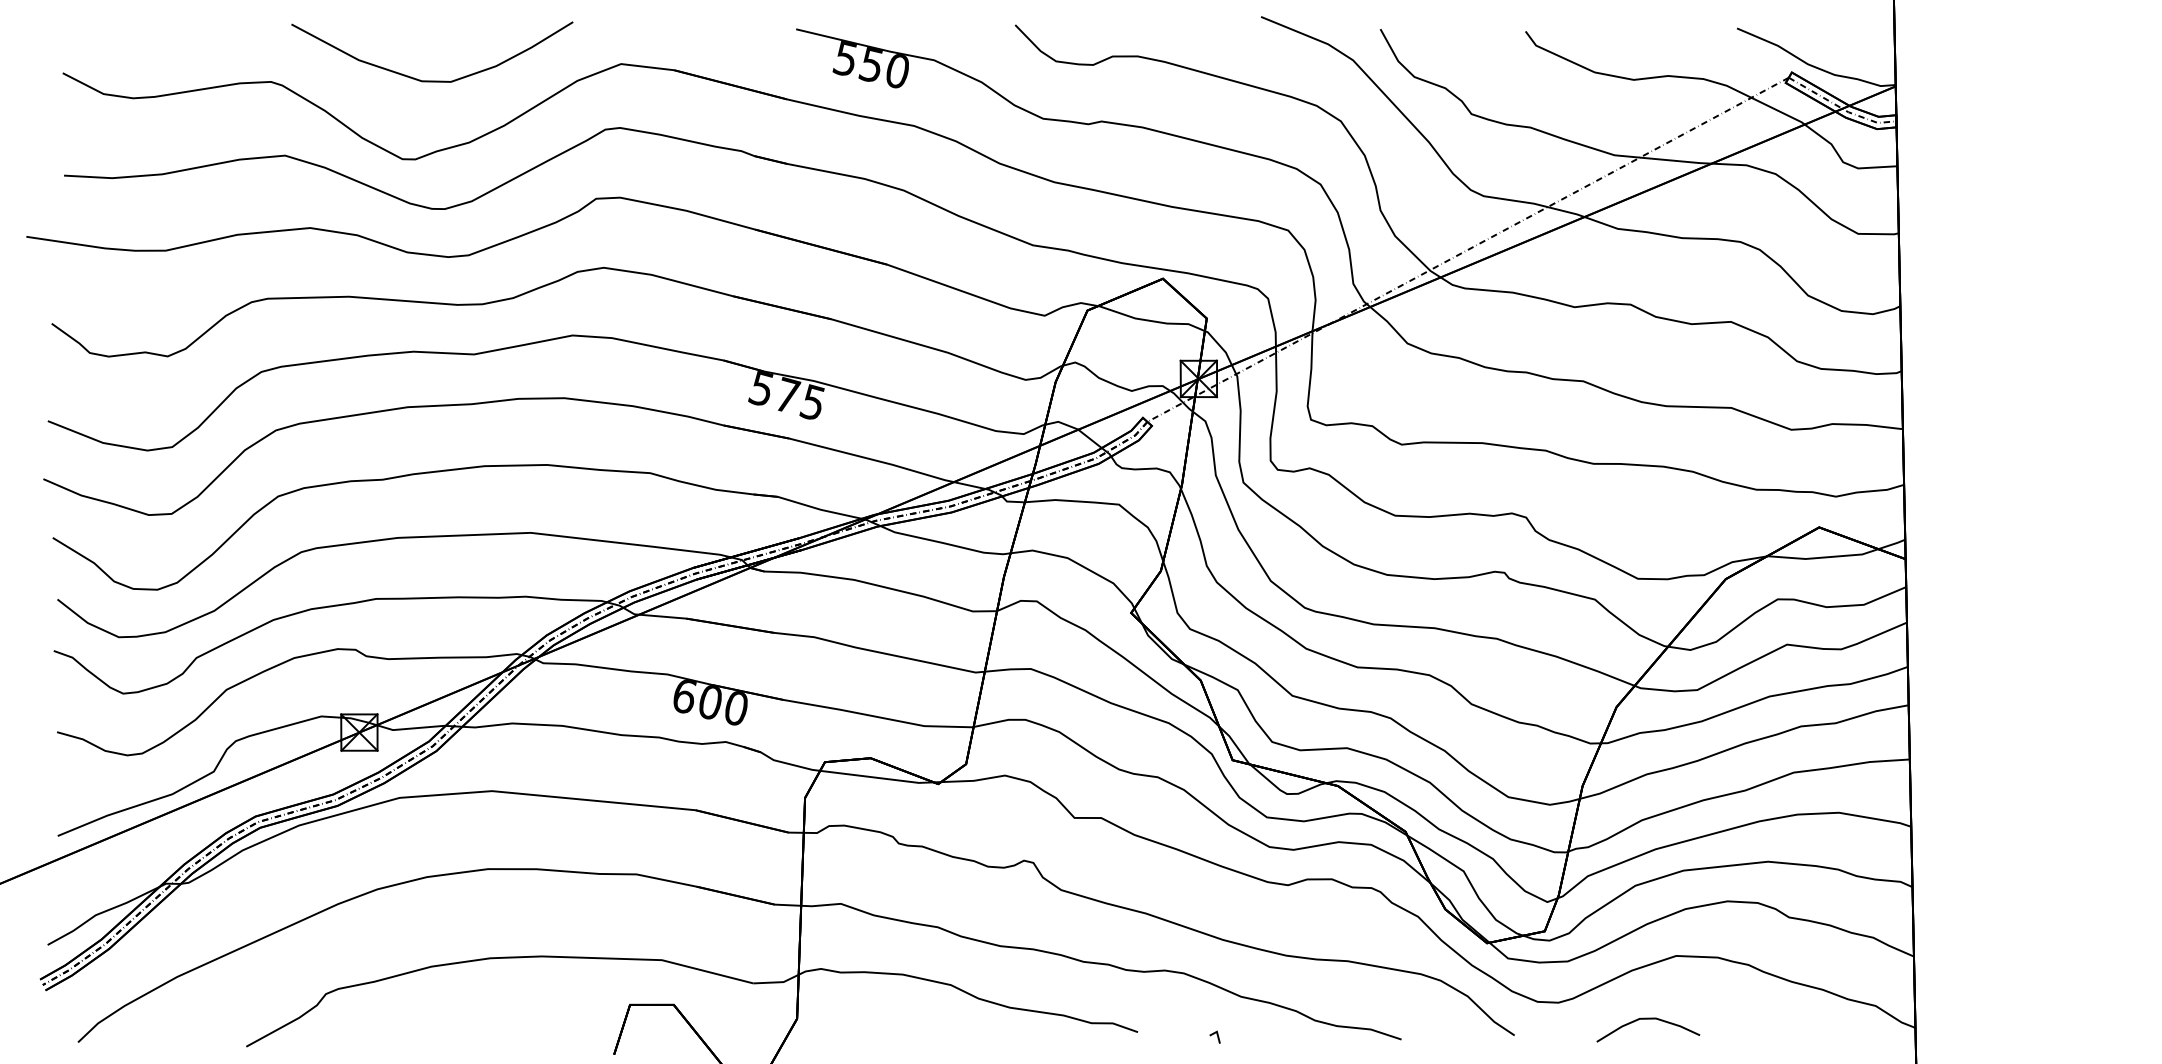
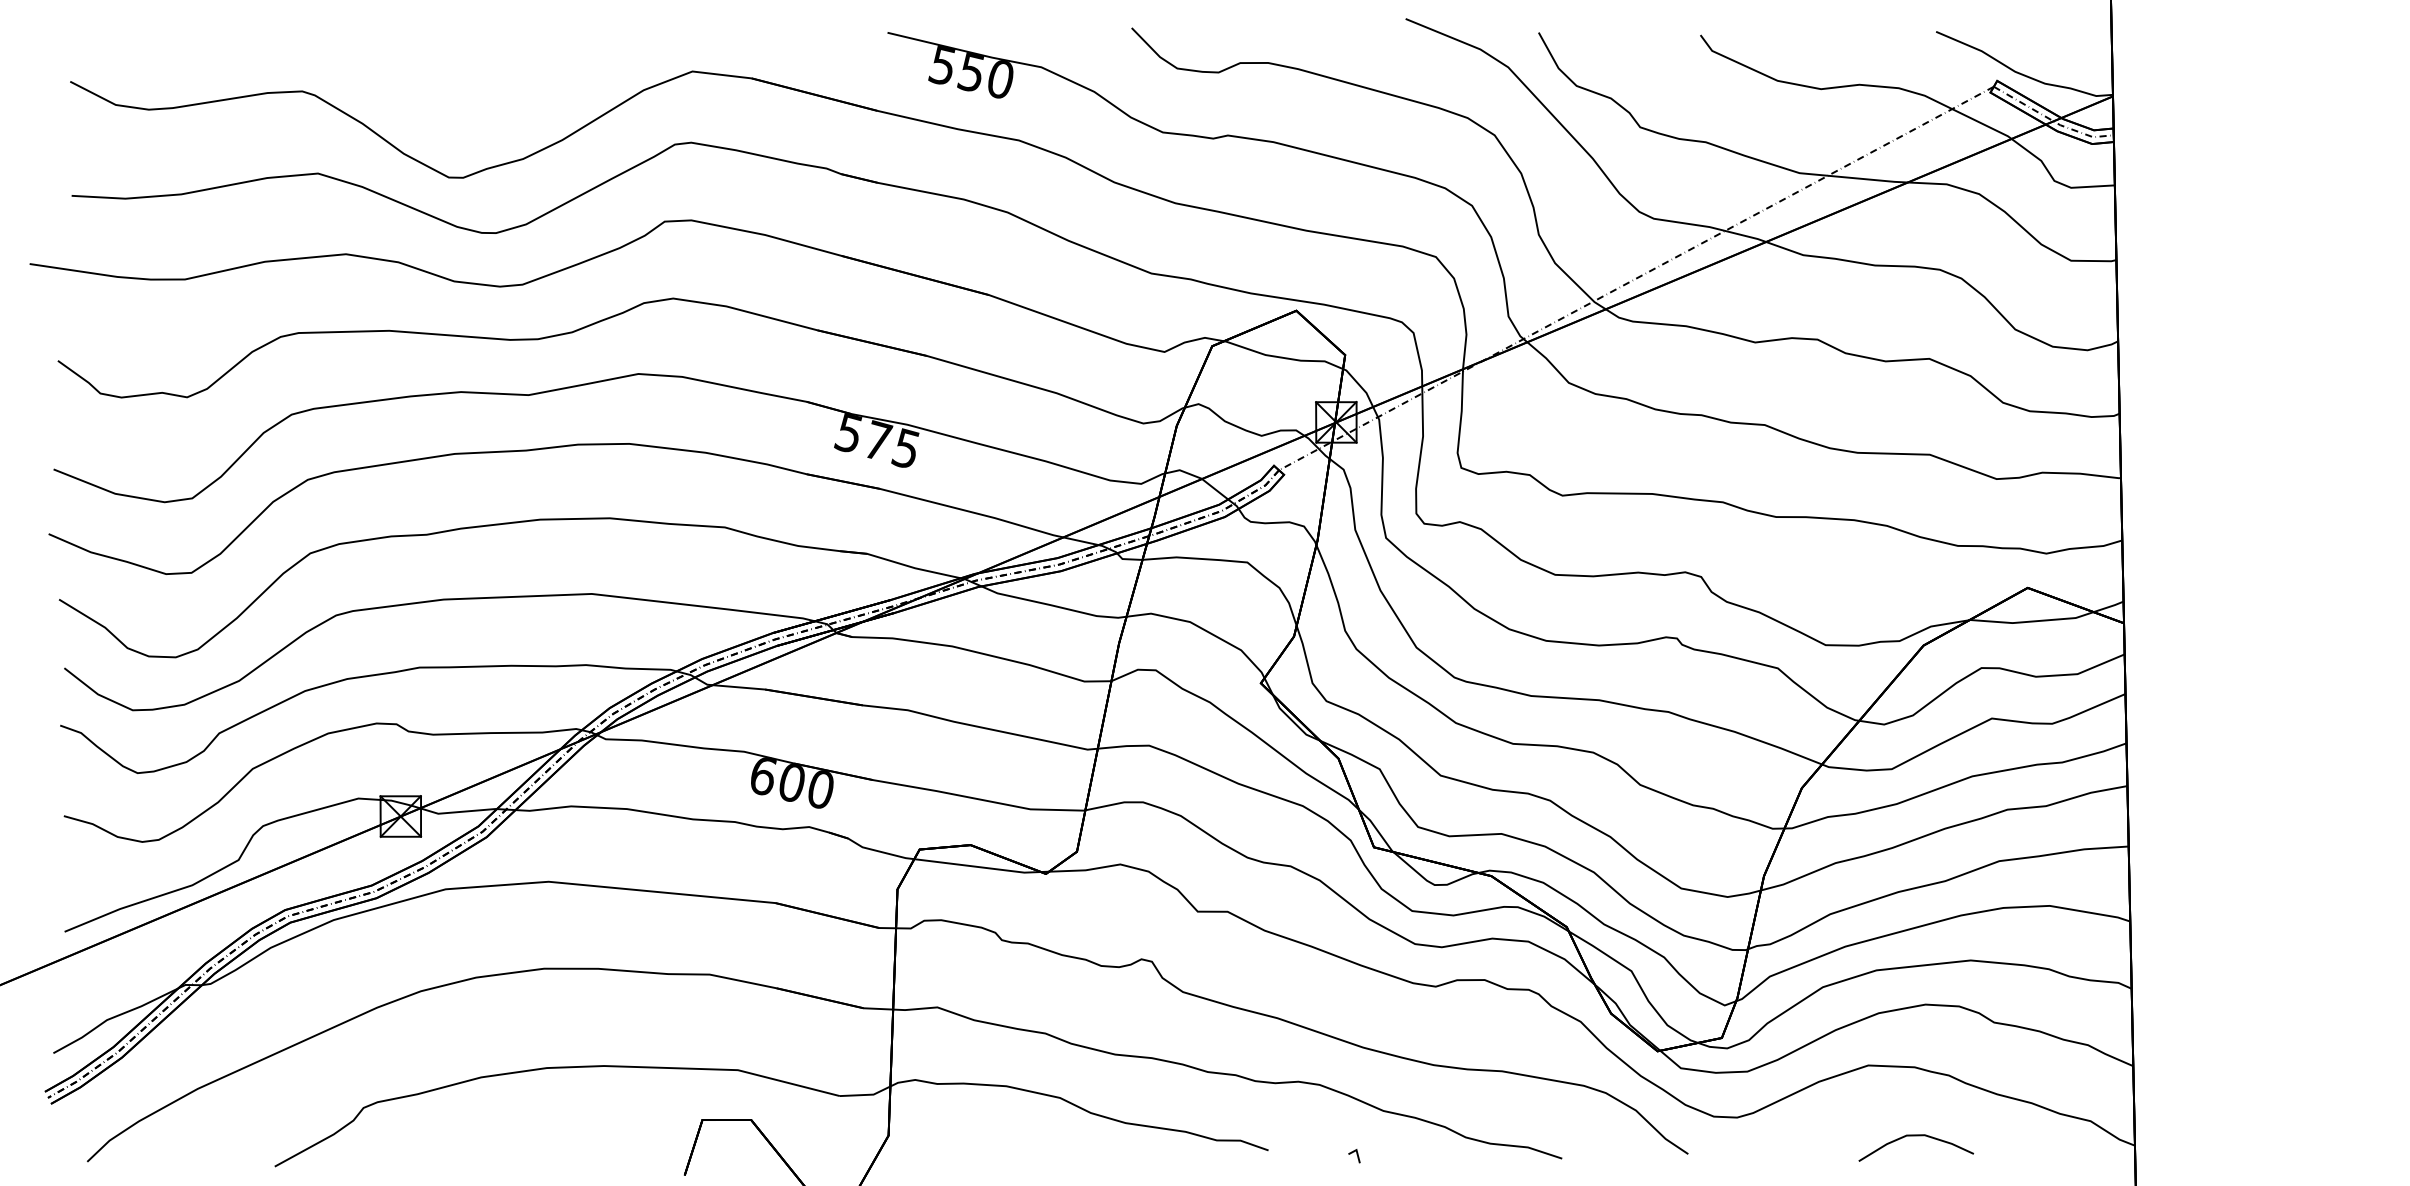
curve: (427, 80) -> (476, 89), removed
curve: (1648, 1019) -> (1916, 1136), moved

